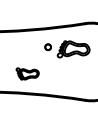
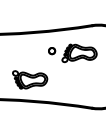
part: (27, 73) -> (29, 79), size x1.43

